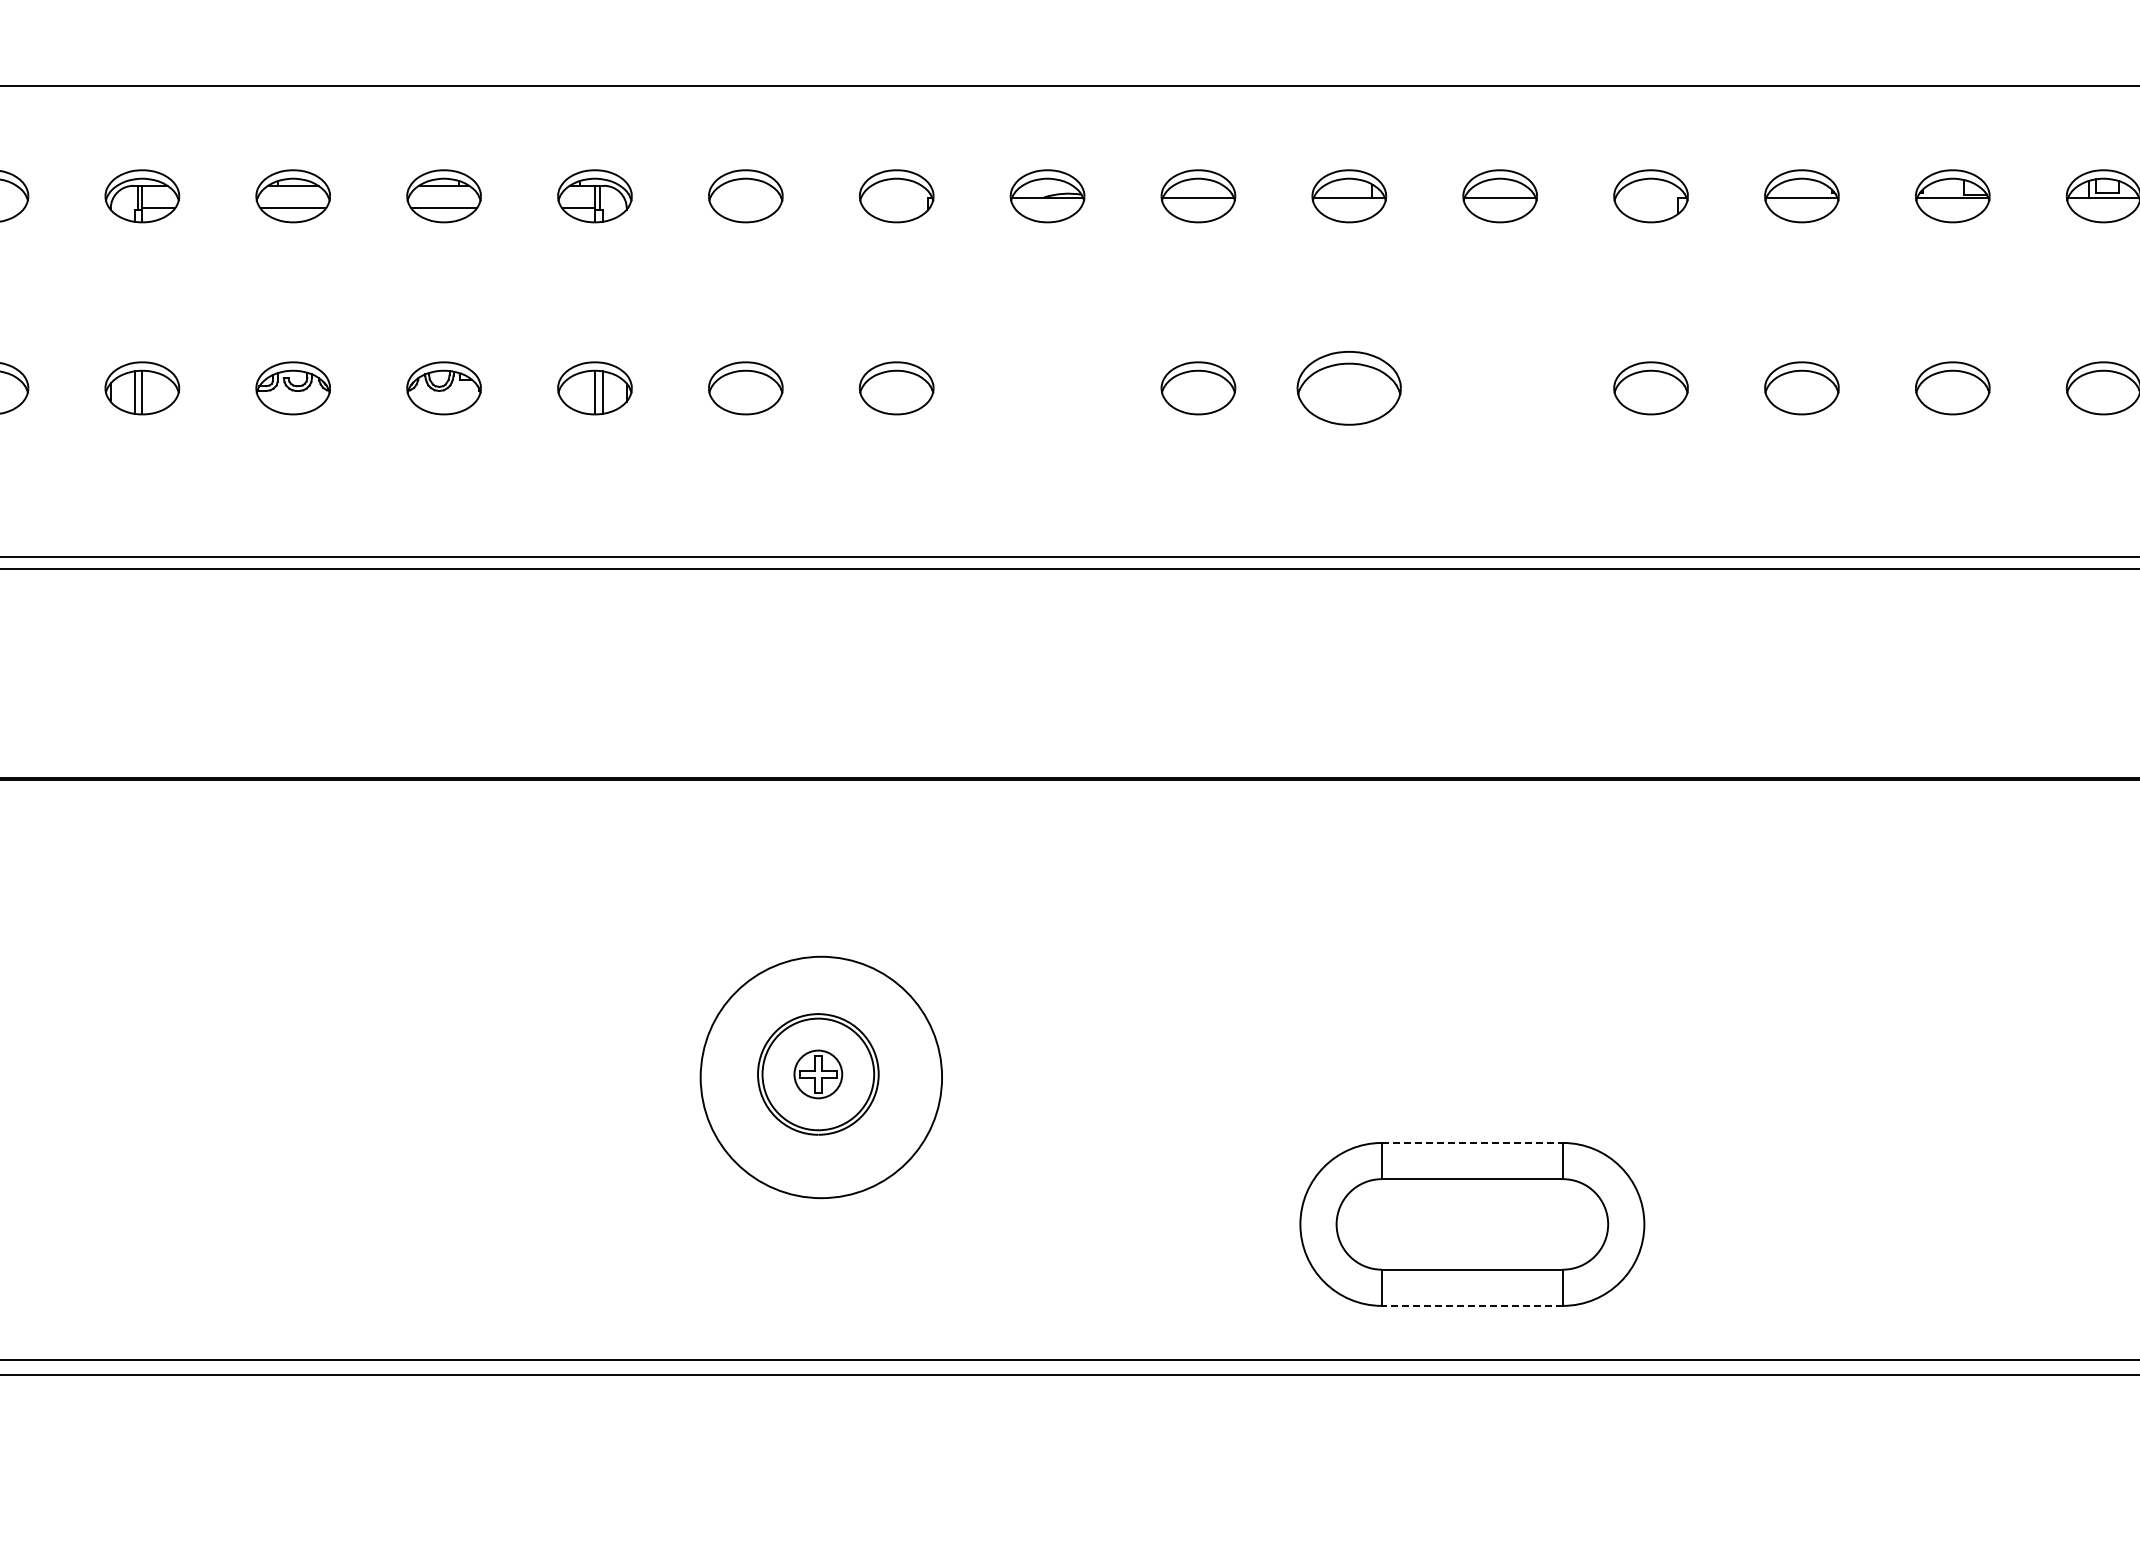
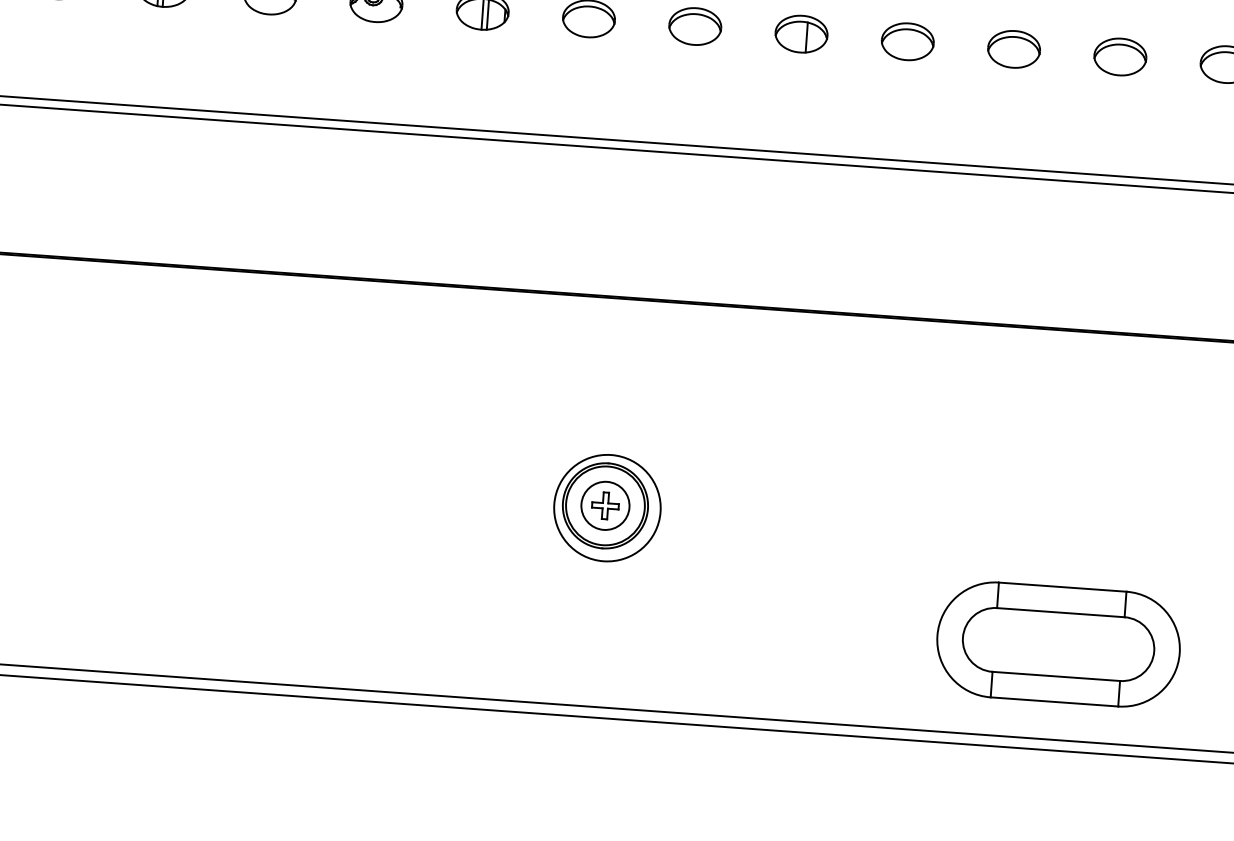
part: (1047, 388) -> (801, 34), added
part: (1349, 388) -> (1014, 49), size x0.71
part: (1499, 388) -> (1119, 57), added
circle: (818, 1074) -> (605, 505), size x1.43
circle: (820, 1077) -> (606, 508), size x0.62
line: (1472, 1142) -> (1062, 586), dashed -> solid
line: (1472, 1305) -> (1054, 701), dashed -> solid

